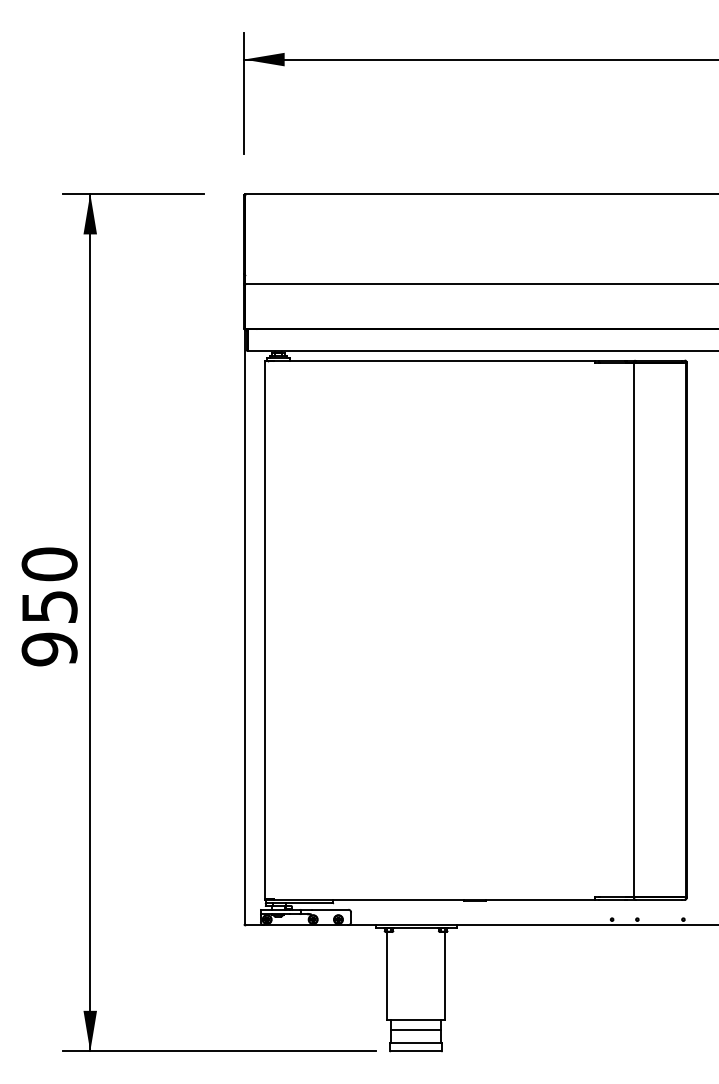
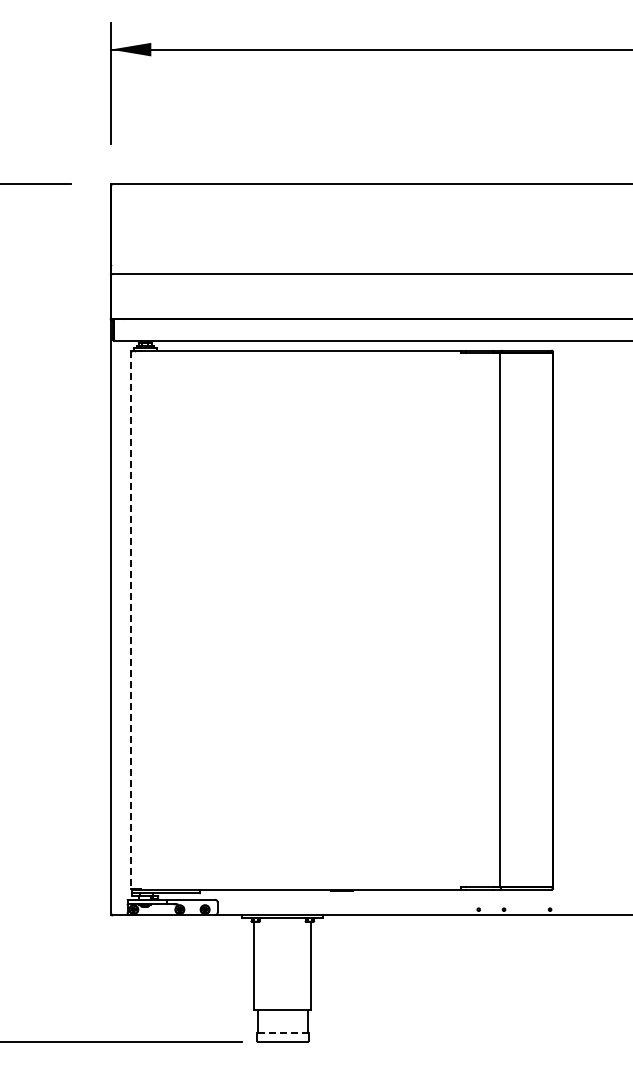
line: (264, 630) -> (131, 620), solid -> dashed
line: (415, 1030) -> (282, 1020), removed
line: (416, 1043) -> (283, 1033), solid -> dashed

